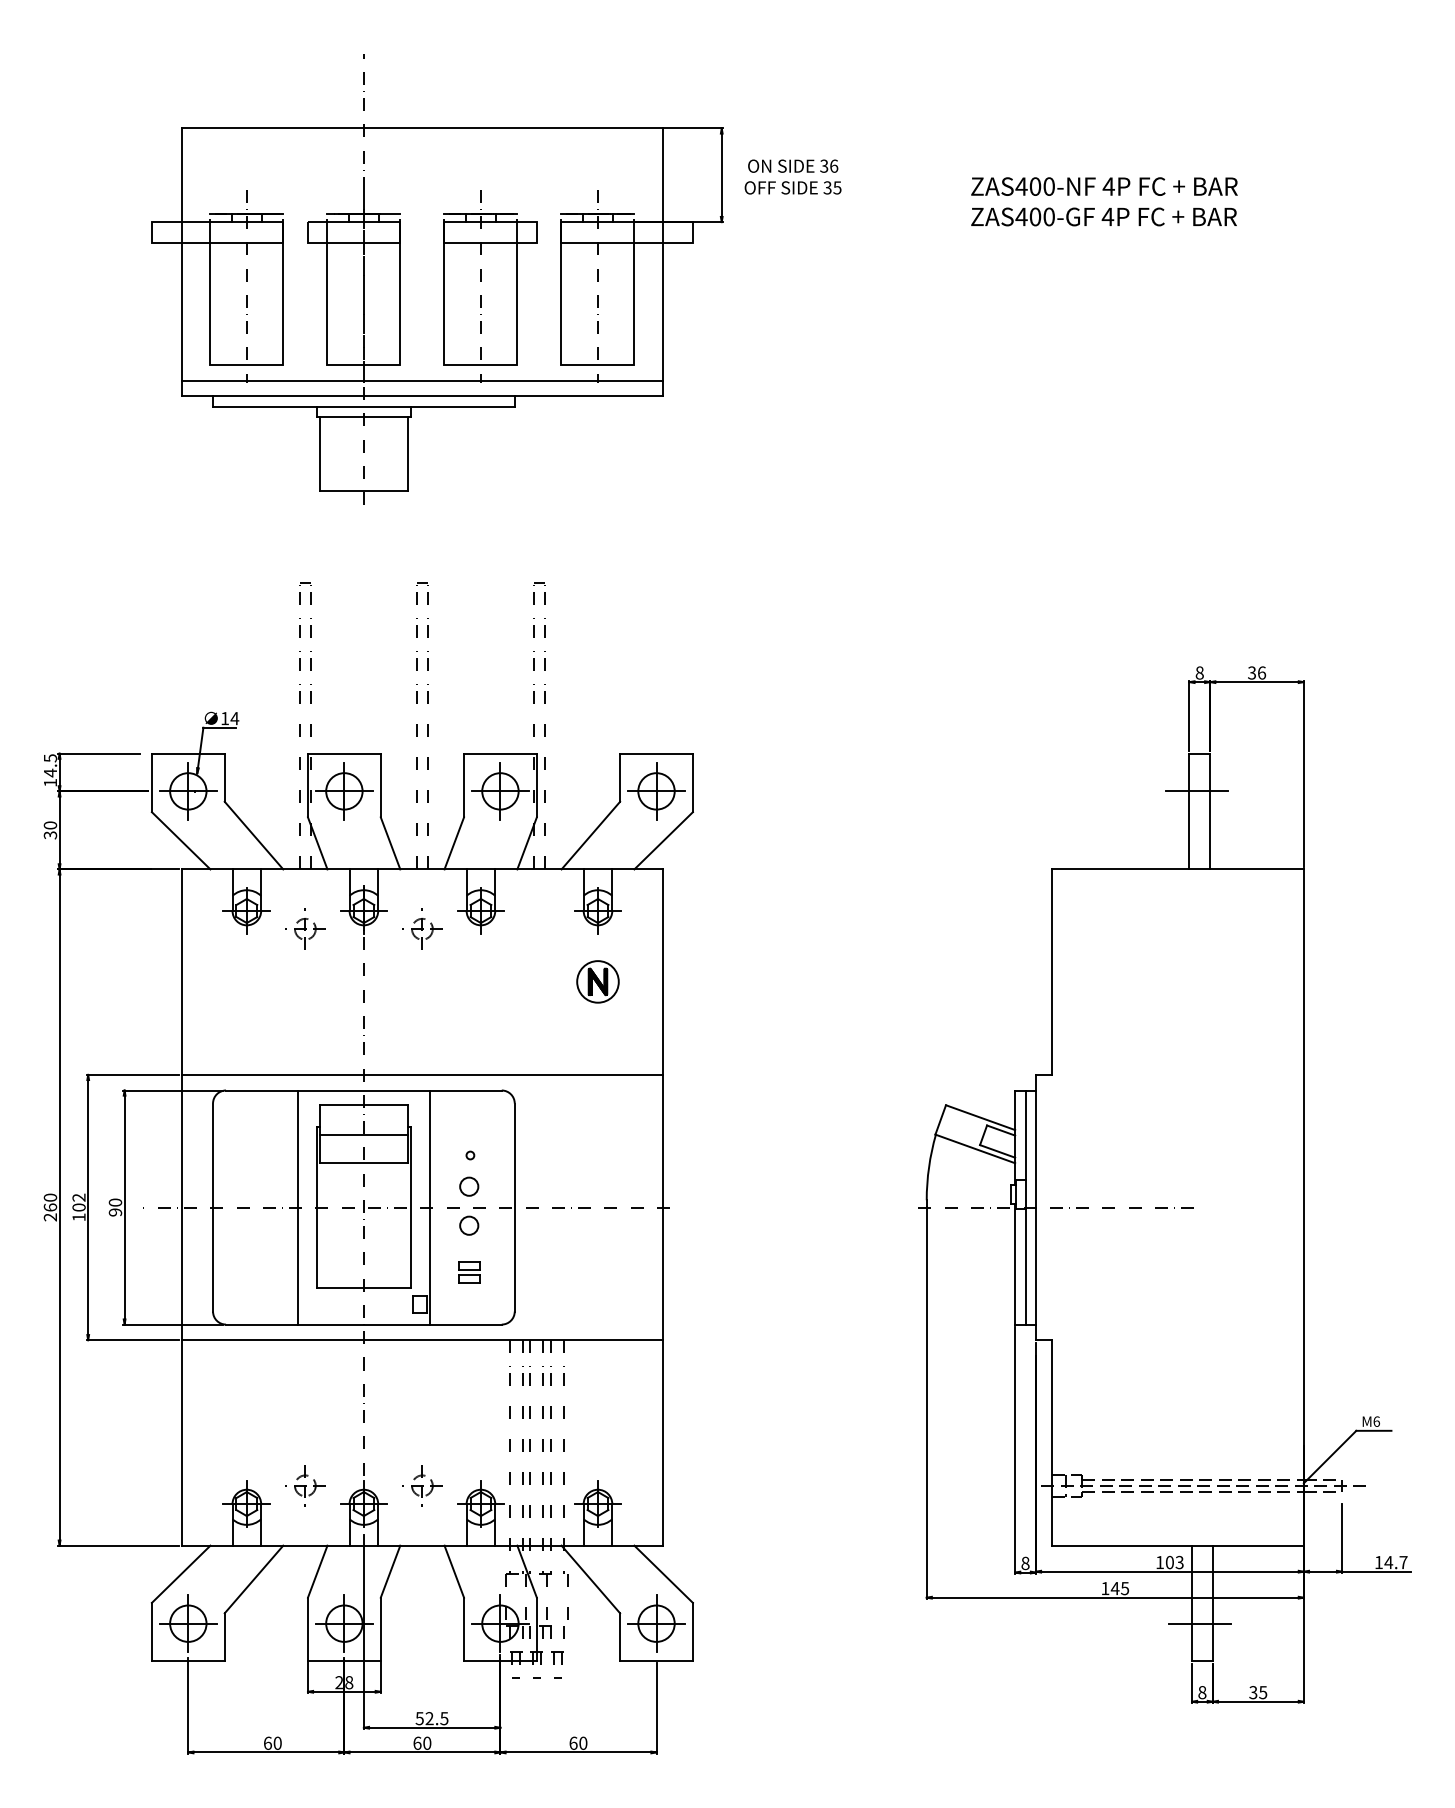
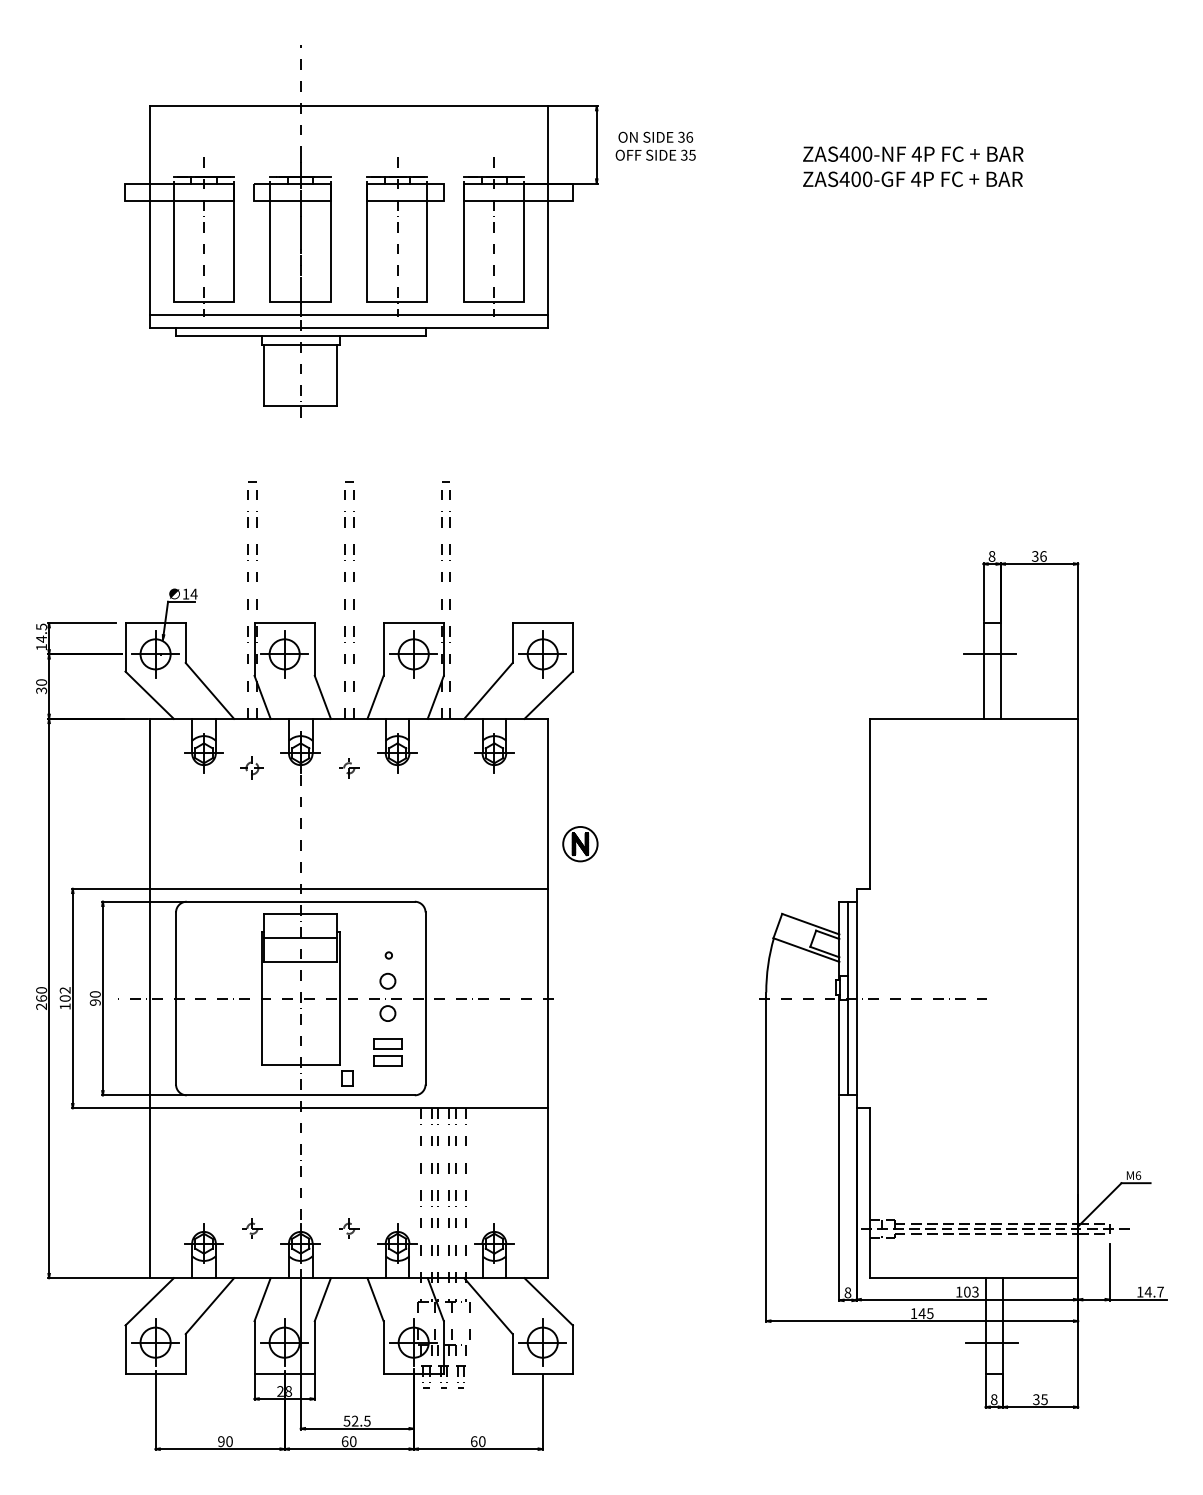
part: (305, 928) -> (252, 767), size x0.7
part: (422, 928) -> (349, 767), size x0.6
part: (597, 981) -> (579, 843), moved
line: (297, 1207) -> (245, 998), removed
line: (430, 1207) -> (355, 998), removed
part: (469, 1272) -> (388, 1052), size x1.6
part: (305, 1485) -> (252, 1228), size x0.6
part: (422, 1485) -> (349, 1228), size x0.6
text: (267, 1742) -> (221, 1440), 60 -> 90

